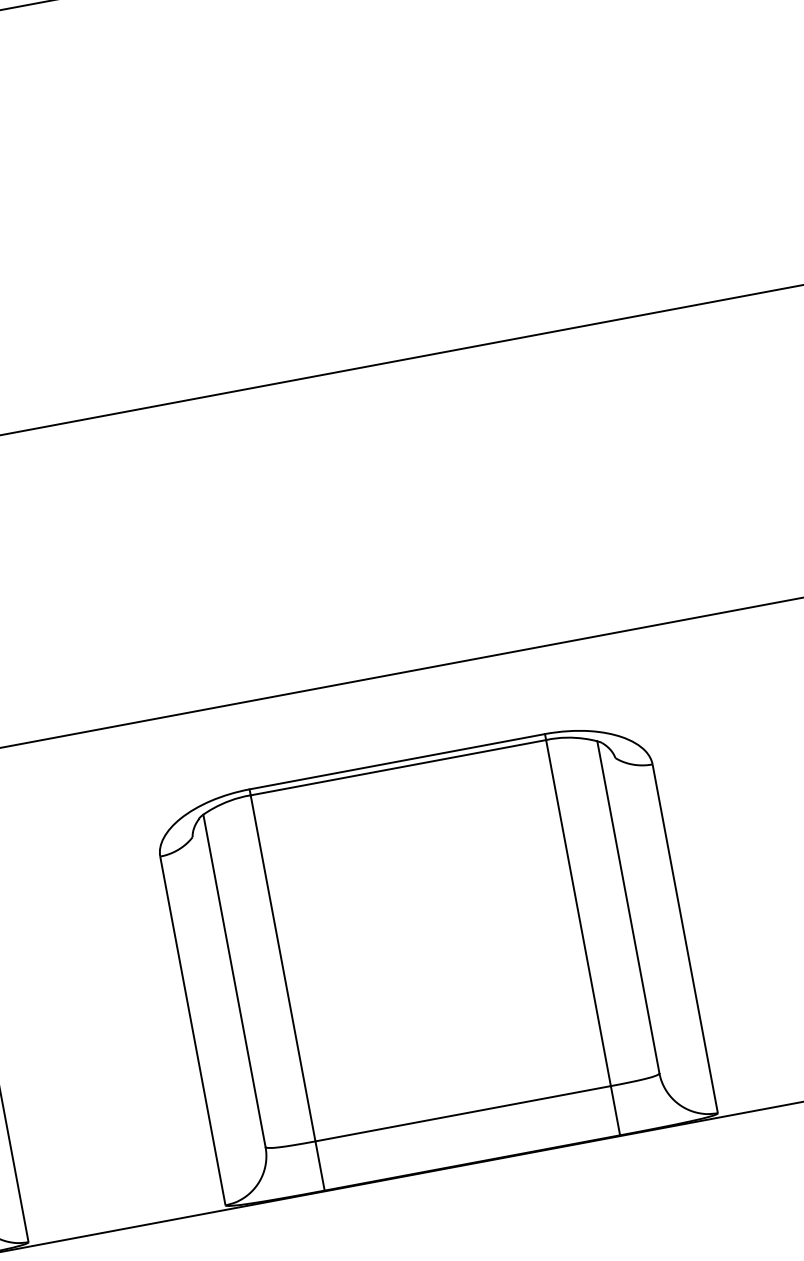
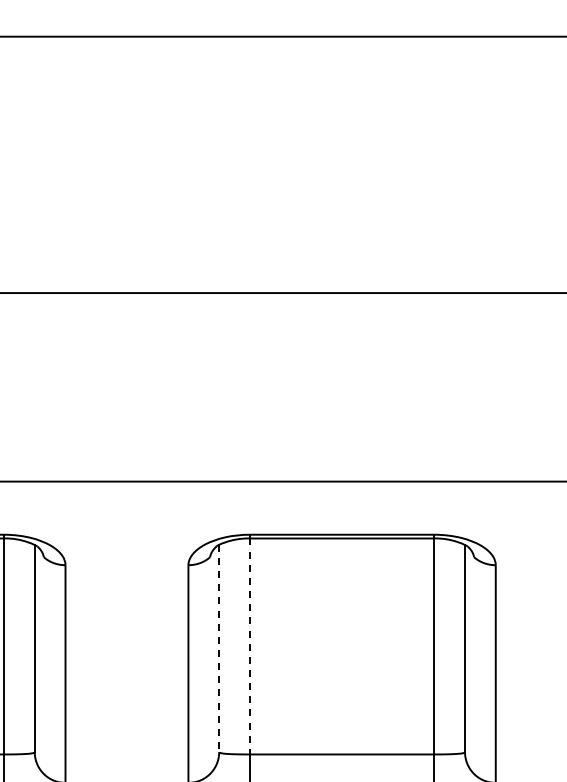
line: (282, 968) -> (249, 646), solid -> dashed
line: (234, 980) -> (219, 648), solid -> dashed

